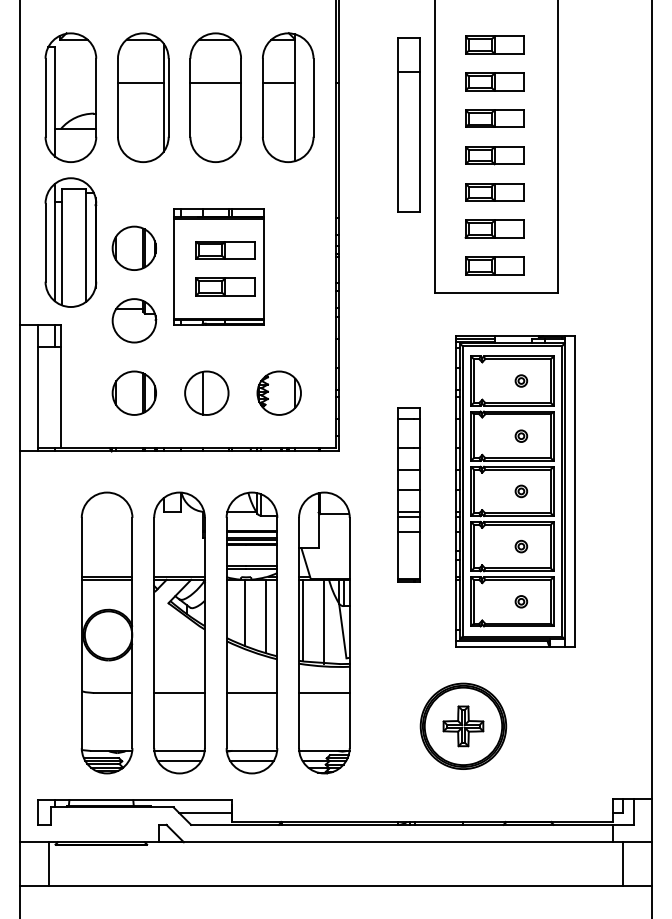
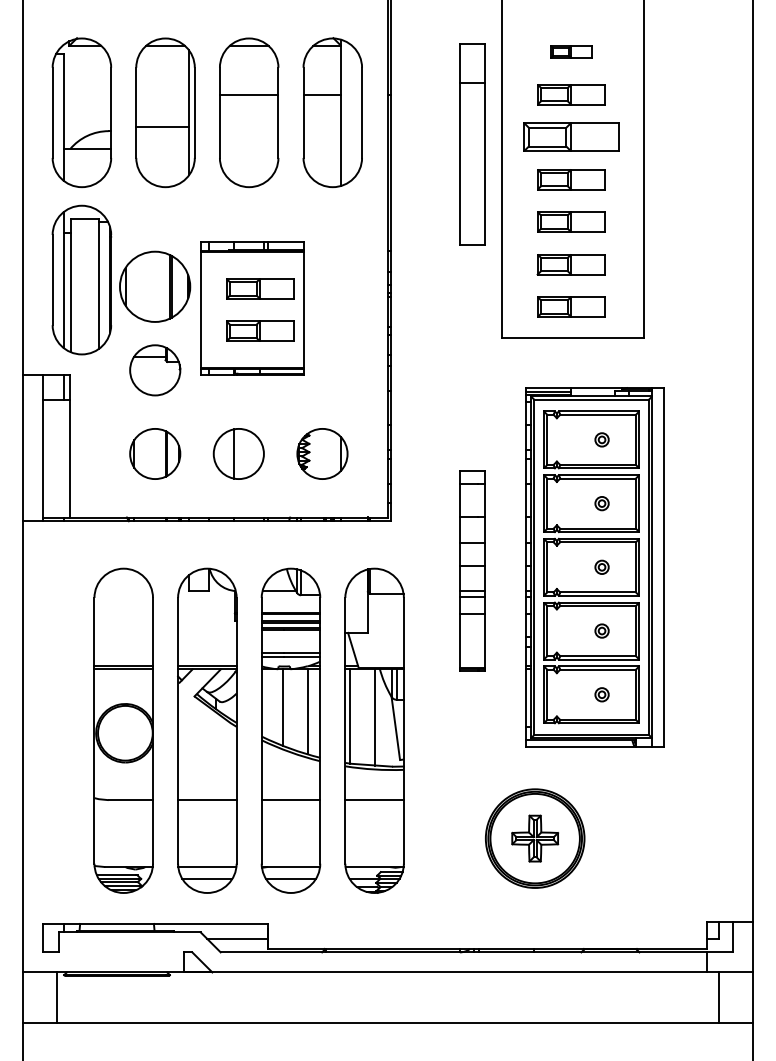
part: (494, 44) -> (571, 51), size x0.6
line: (140, 82) -> (162, 127), moved
part: (494, 118) -> (571, 136), size x1.4
part: (134, 248) -> (155, 286), size x1.4

